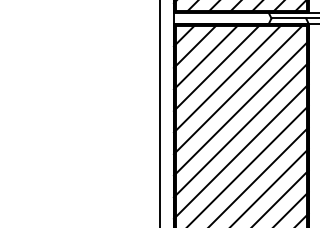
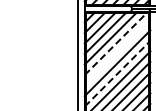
line: (239, 89) -> (116, 43), solid -> dashed
line: (239, 107) -> (116, 52), removed
line: (241, 150) -> (117, 73), solid -> dashed

